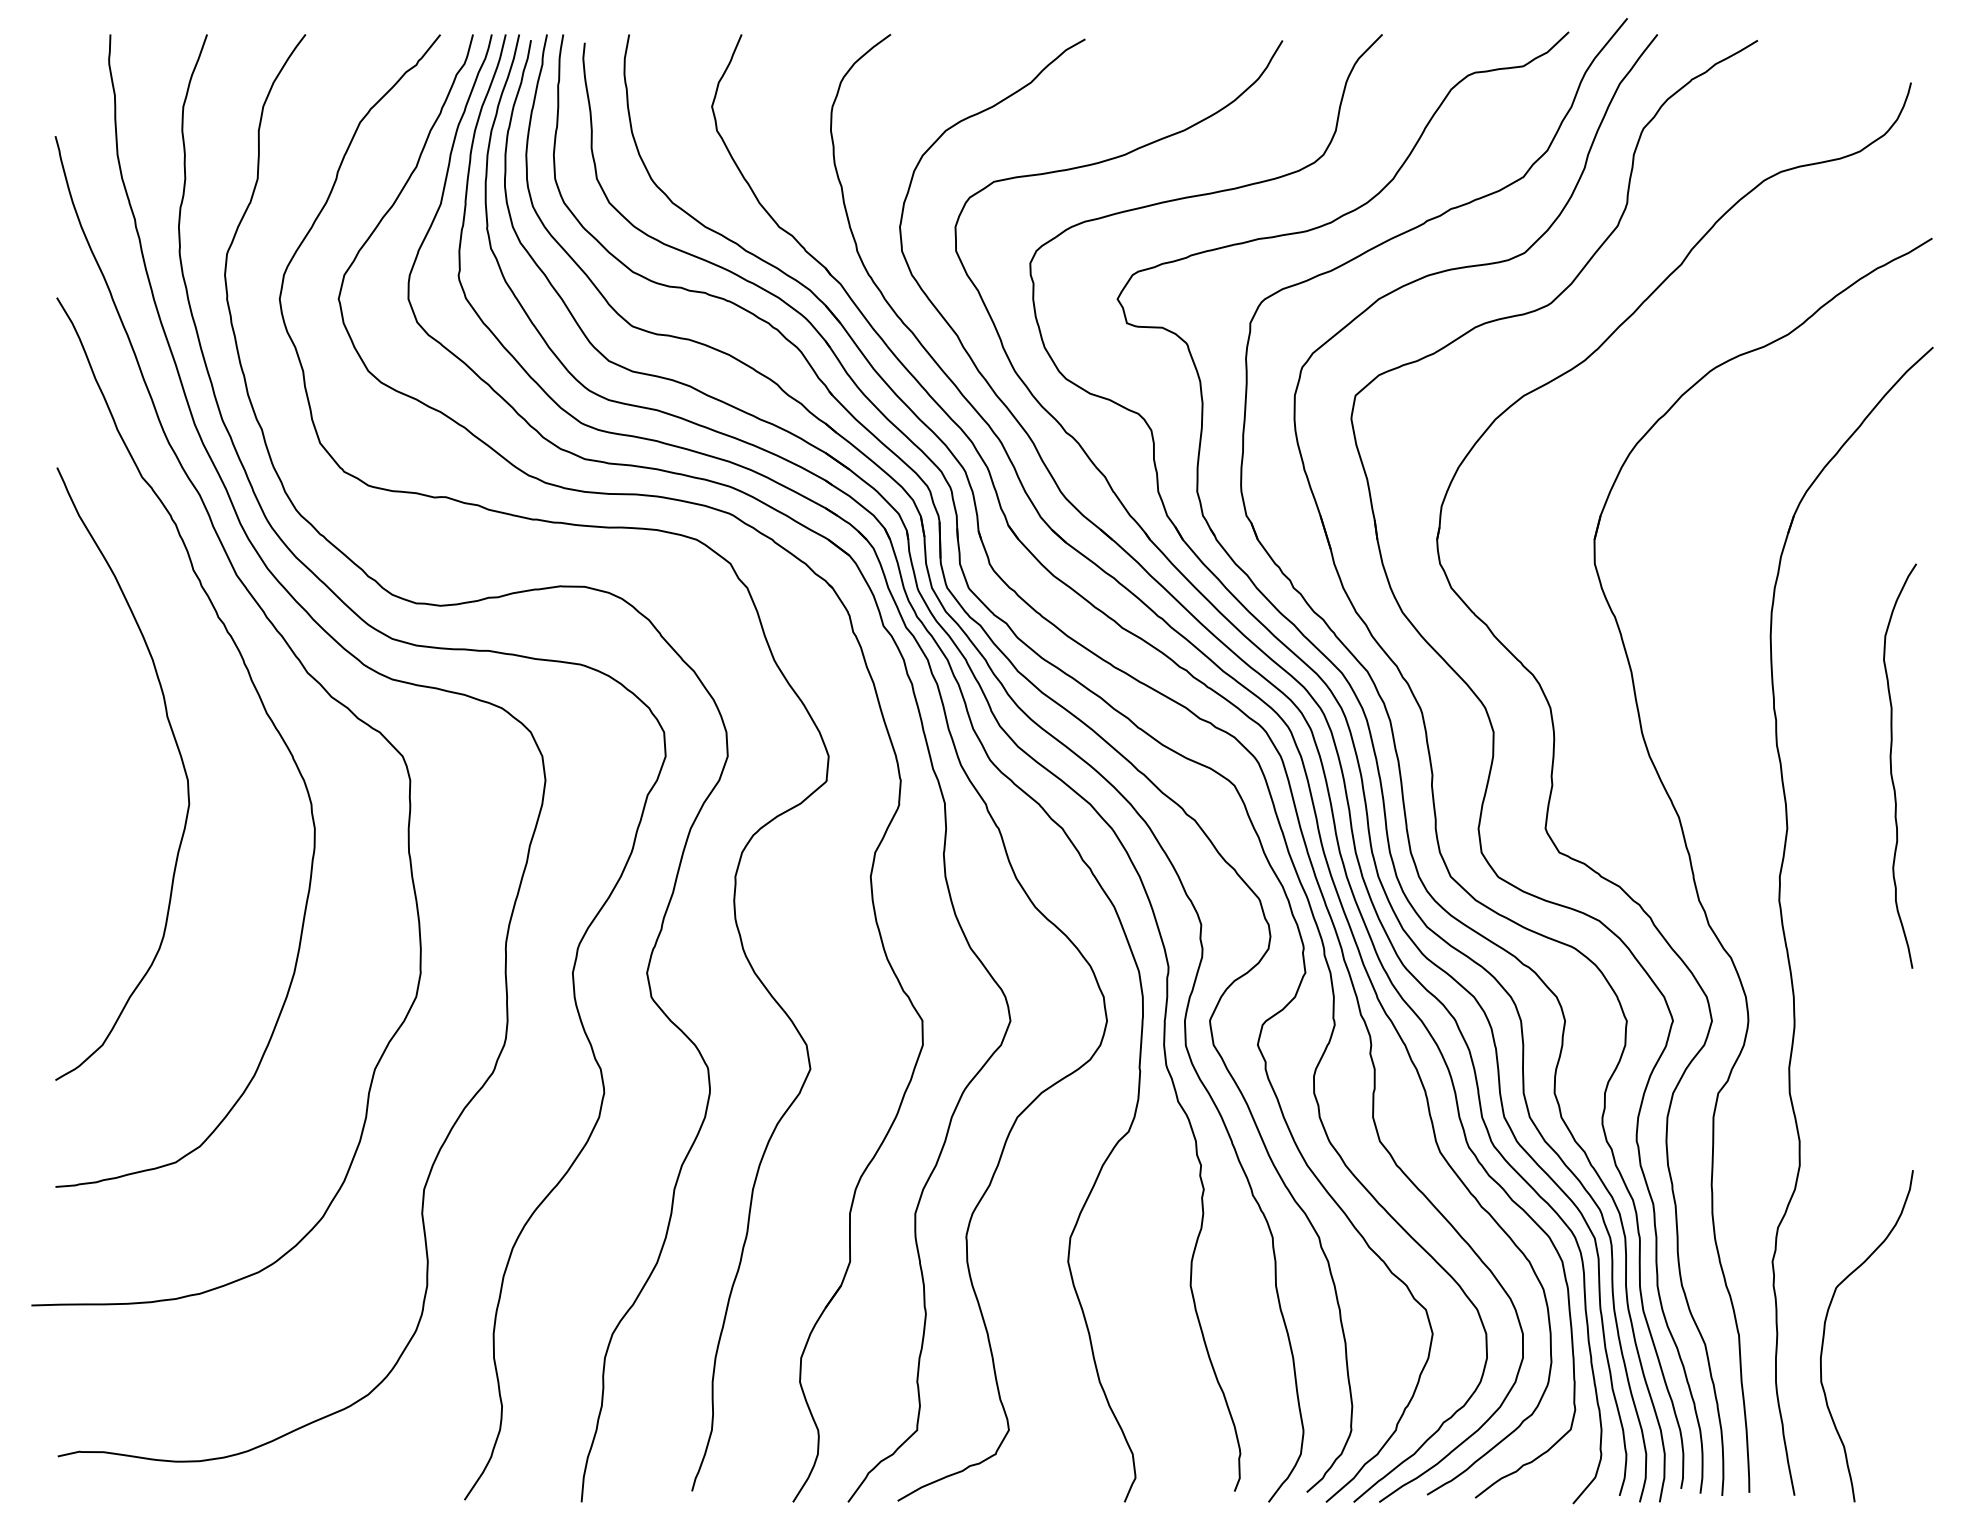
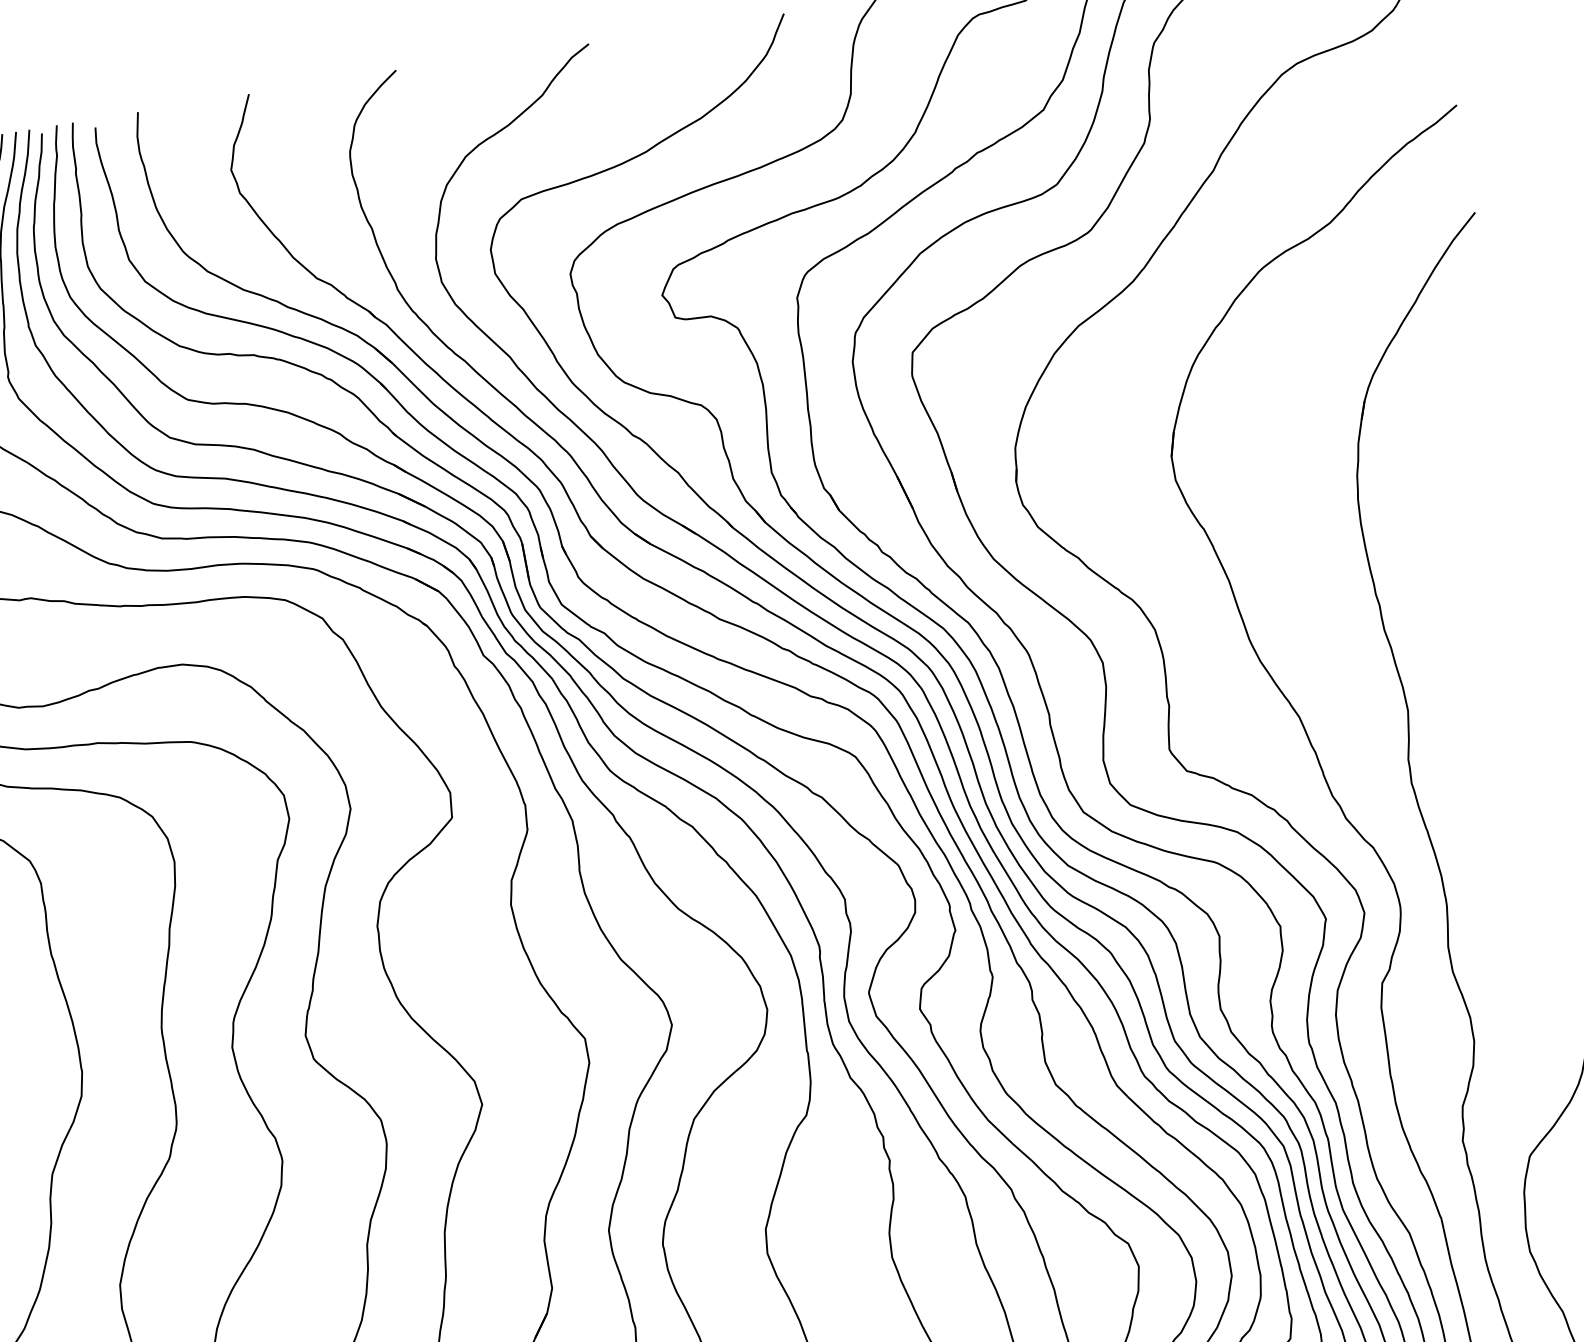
curve: (1891, 765) -> (1500, 631), removed

